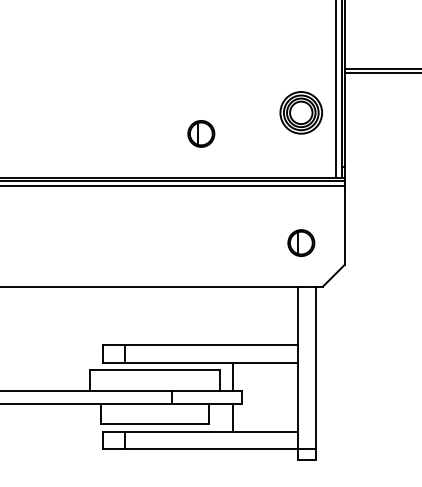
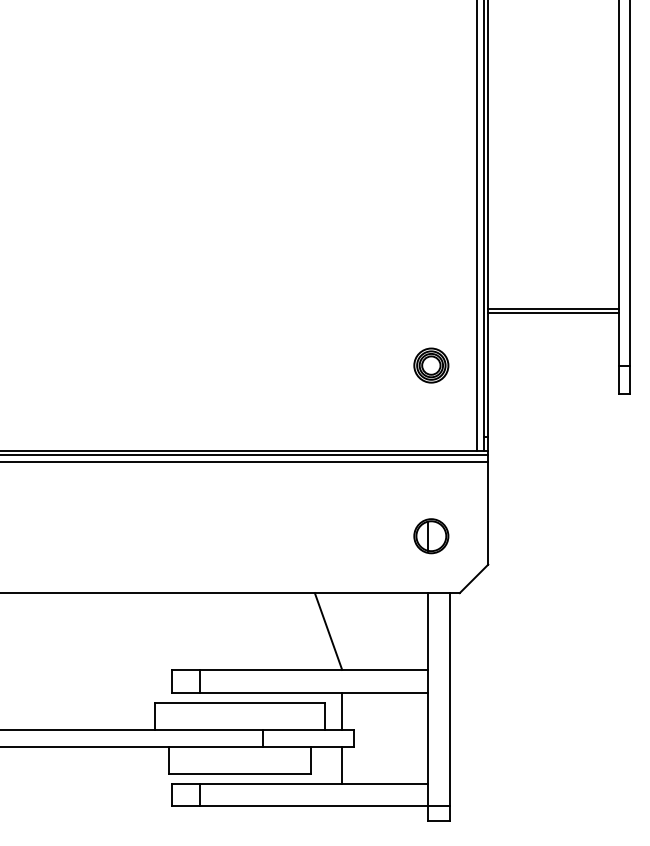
part: (301, 112) -> (431, 365), size x0.62
part: (201, 134) -> (300, 393), removed
line: (222, 315) -> (328, 631), added

